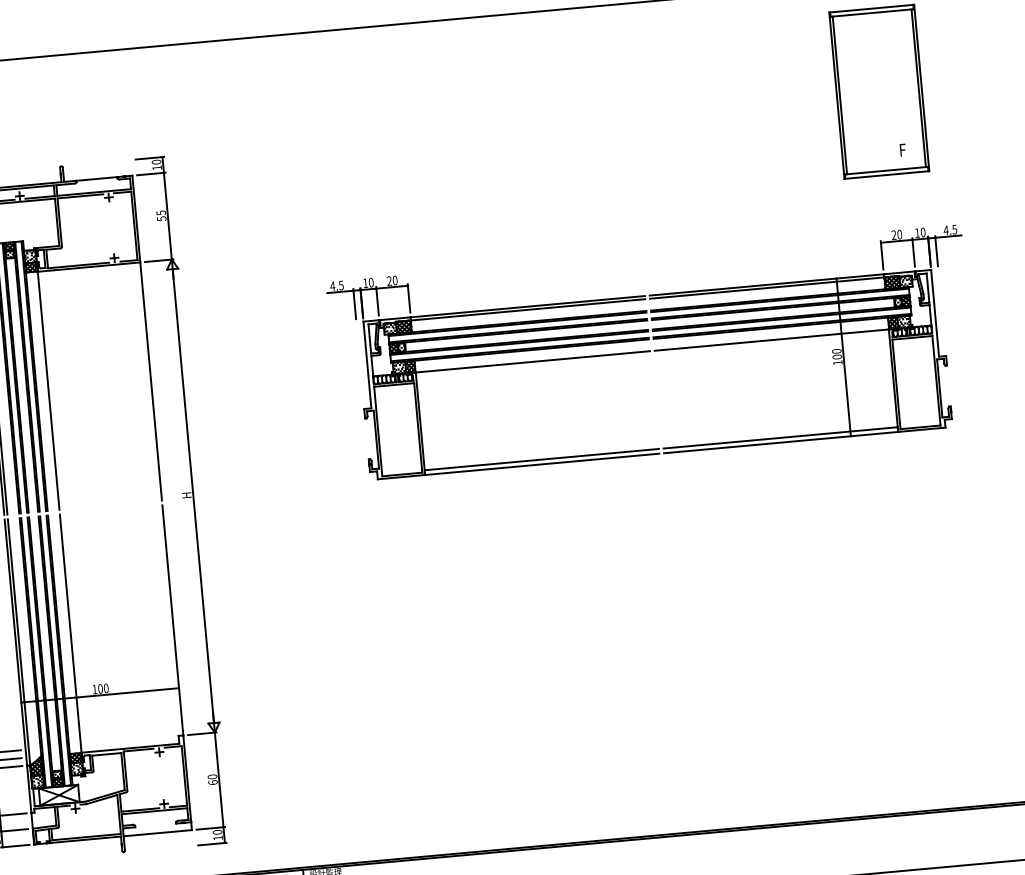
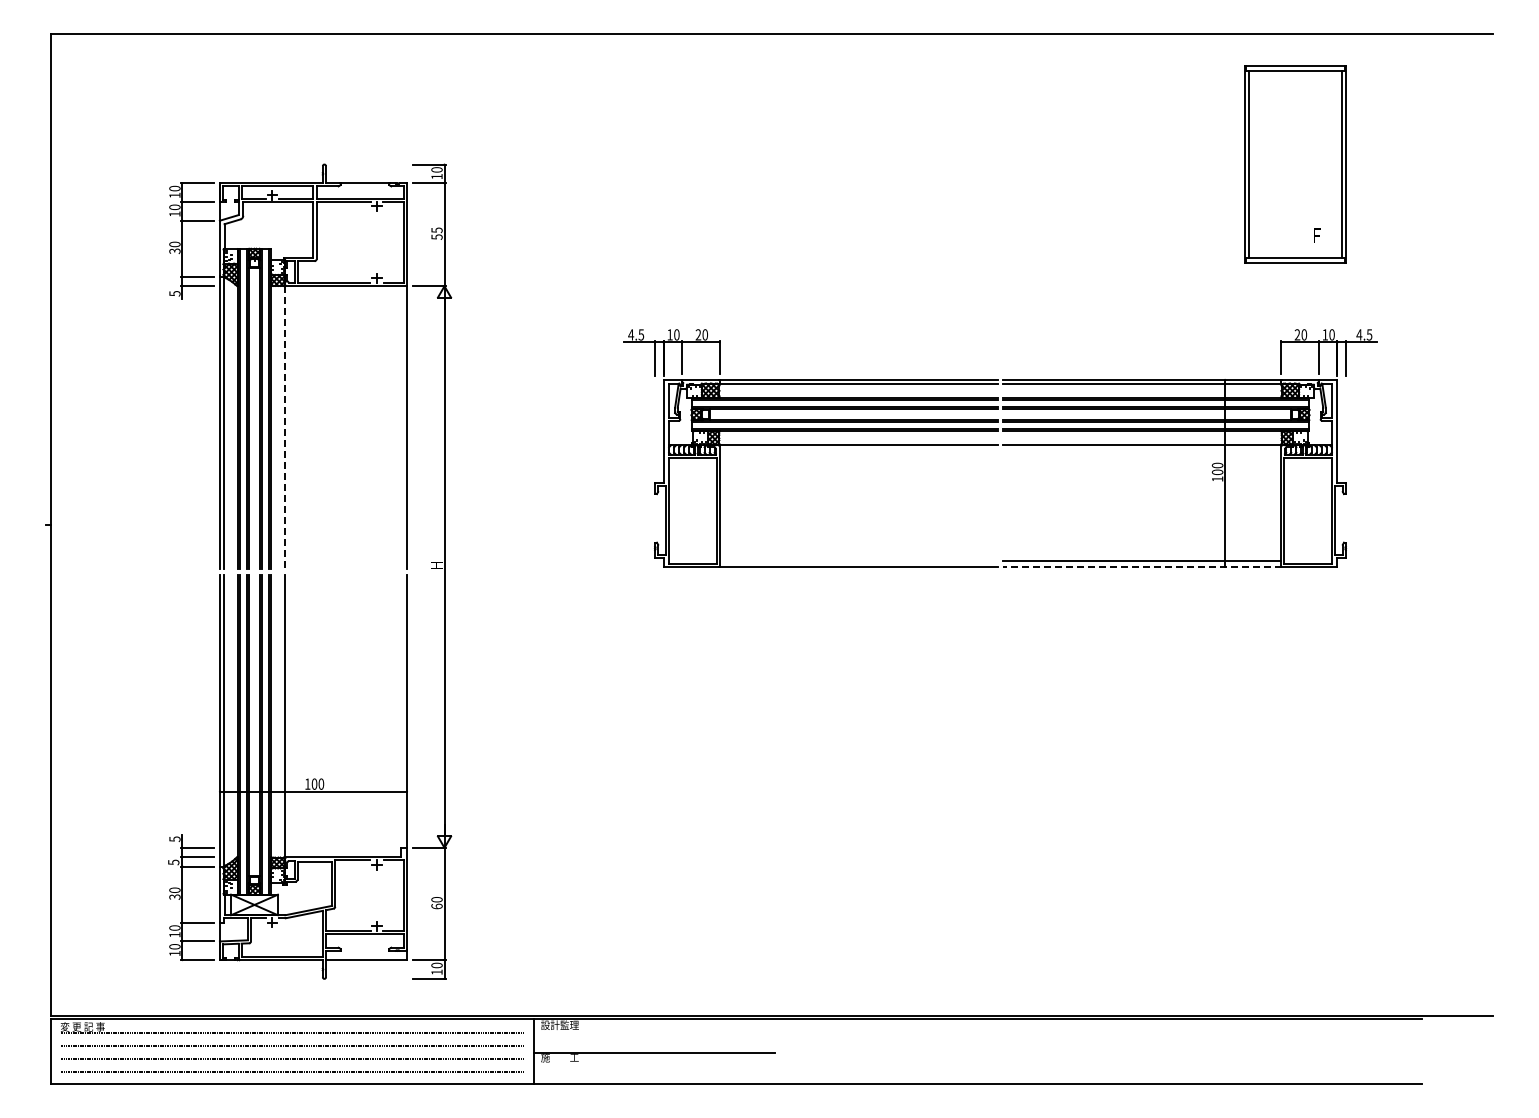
line: (48, 390) -> (285, 427), solid -> dashed
line: (781, 442) -> (1142, 567), solid -> dashed
line: (541, 459) -> (858, 561), removed

